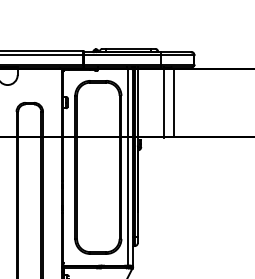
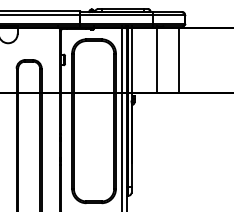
line: (174, 102) -> (179, 59), moved

